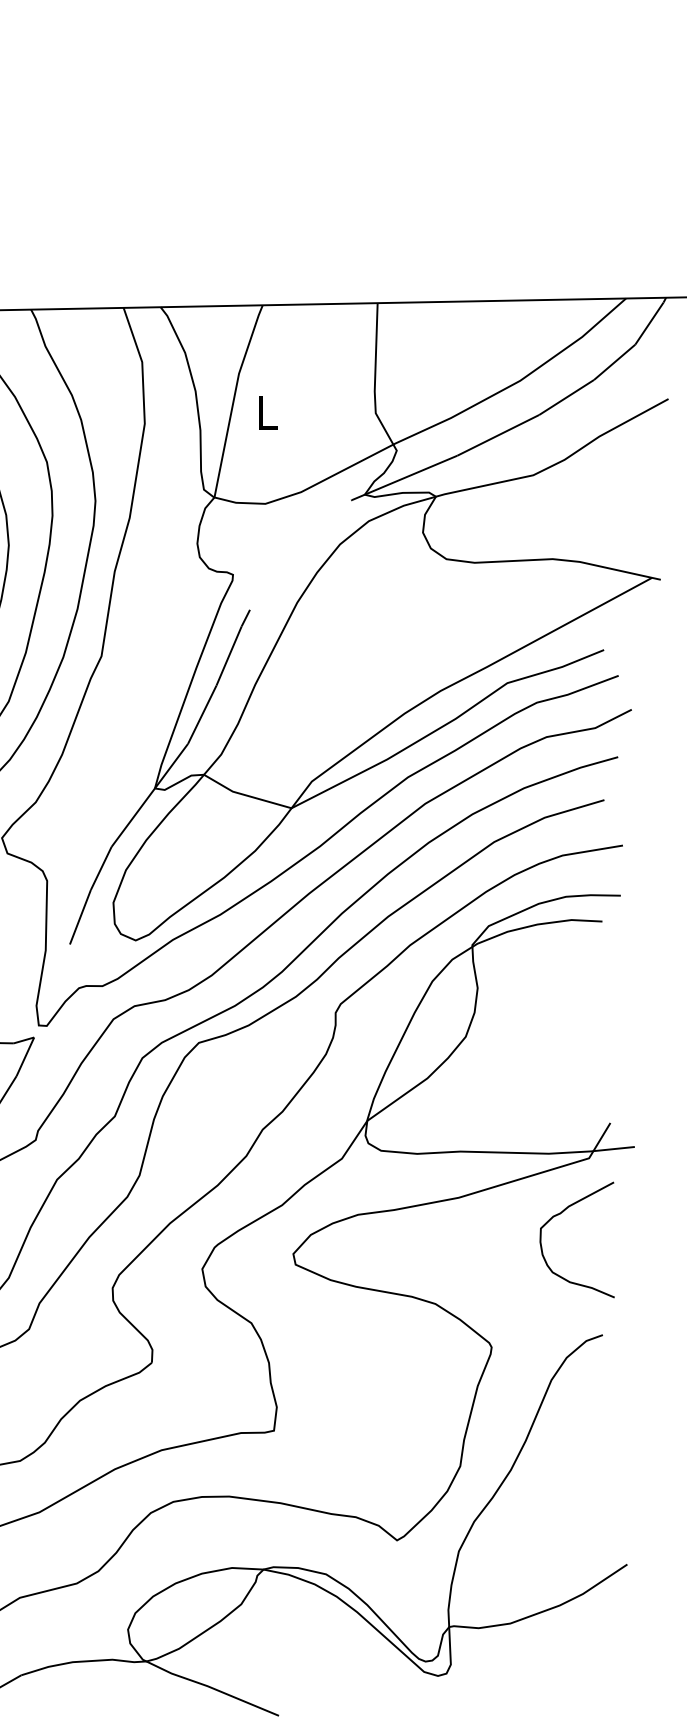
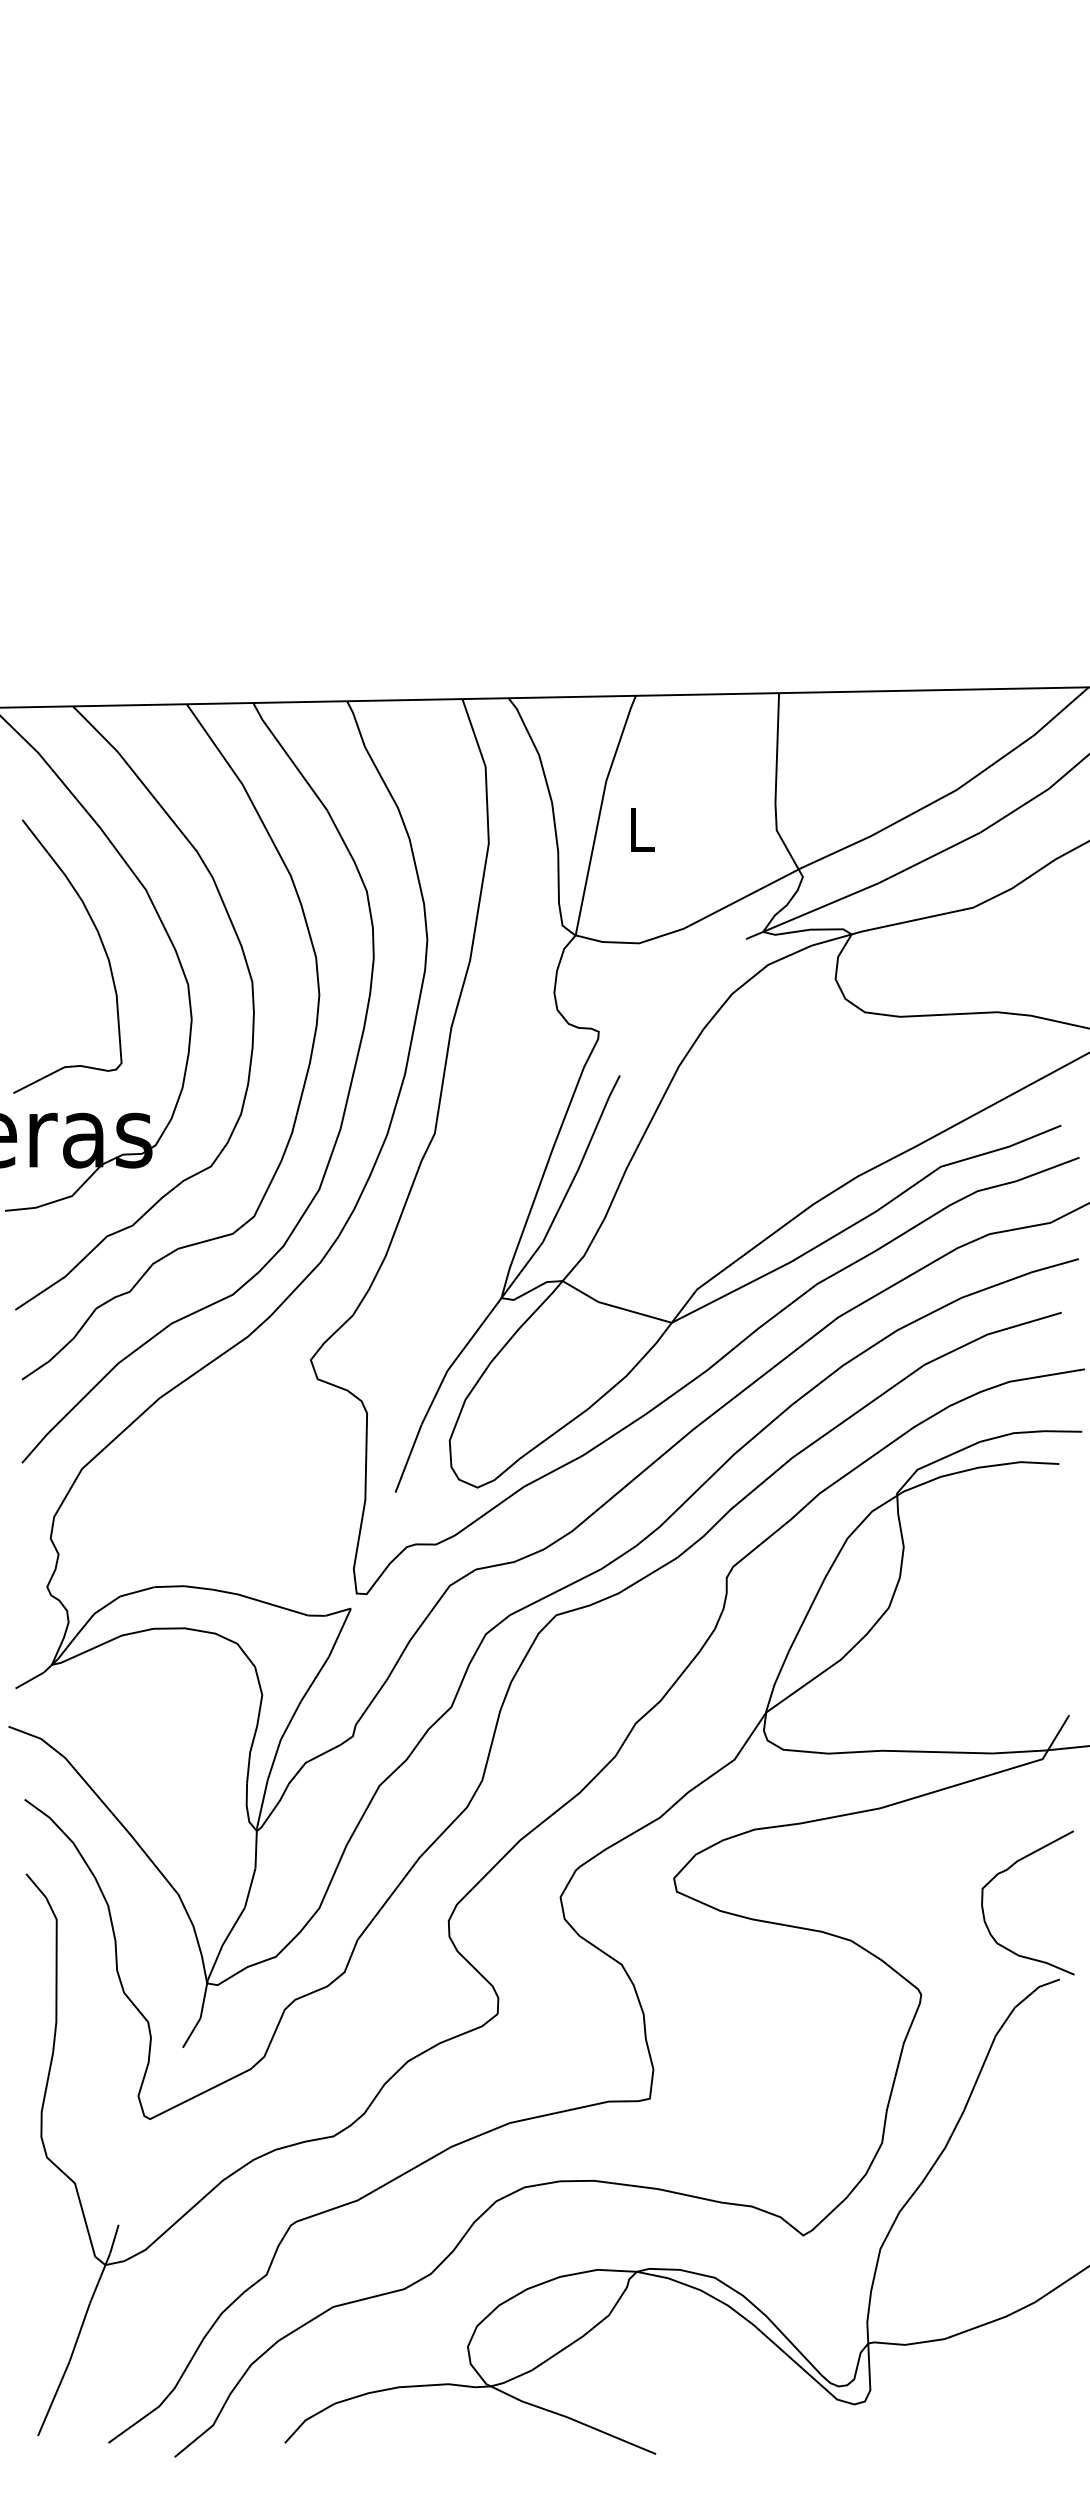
curve: (560, 1213) -> (1007, 1870), moved

